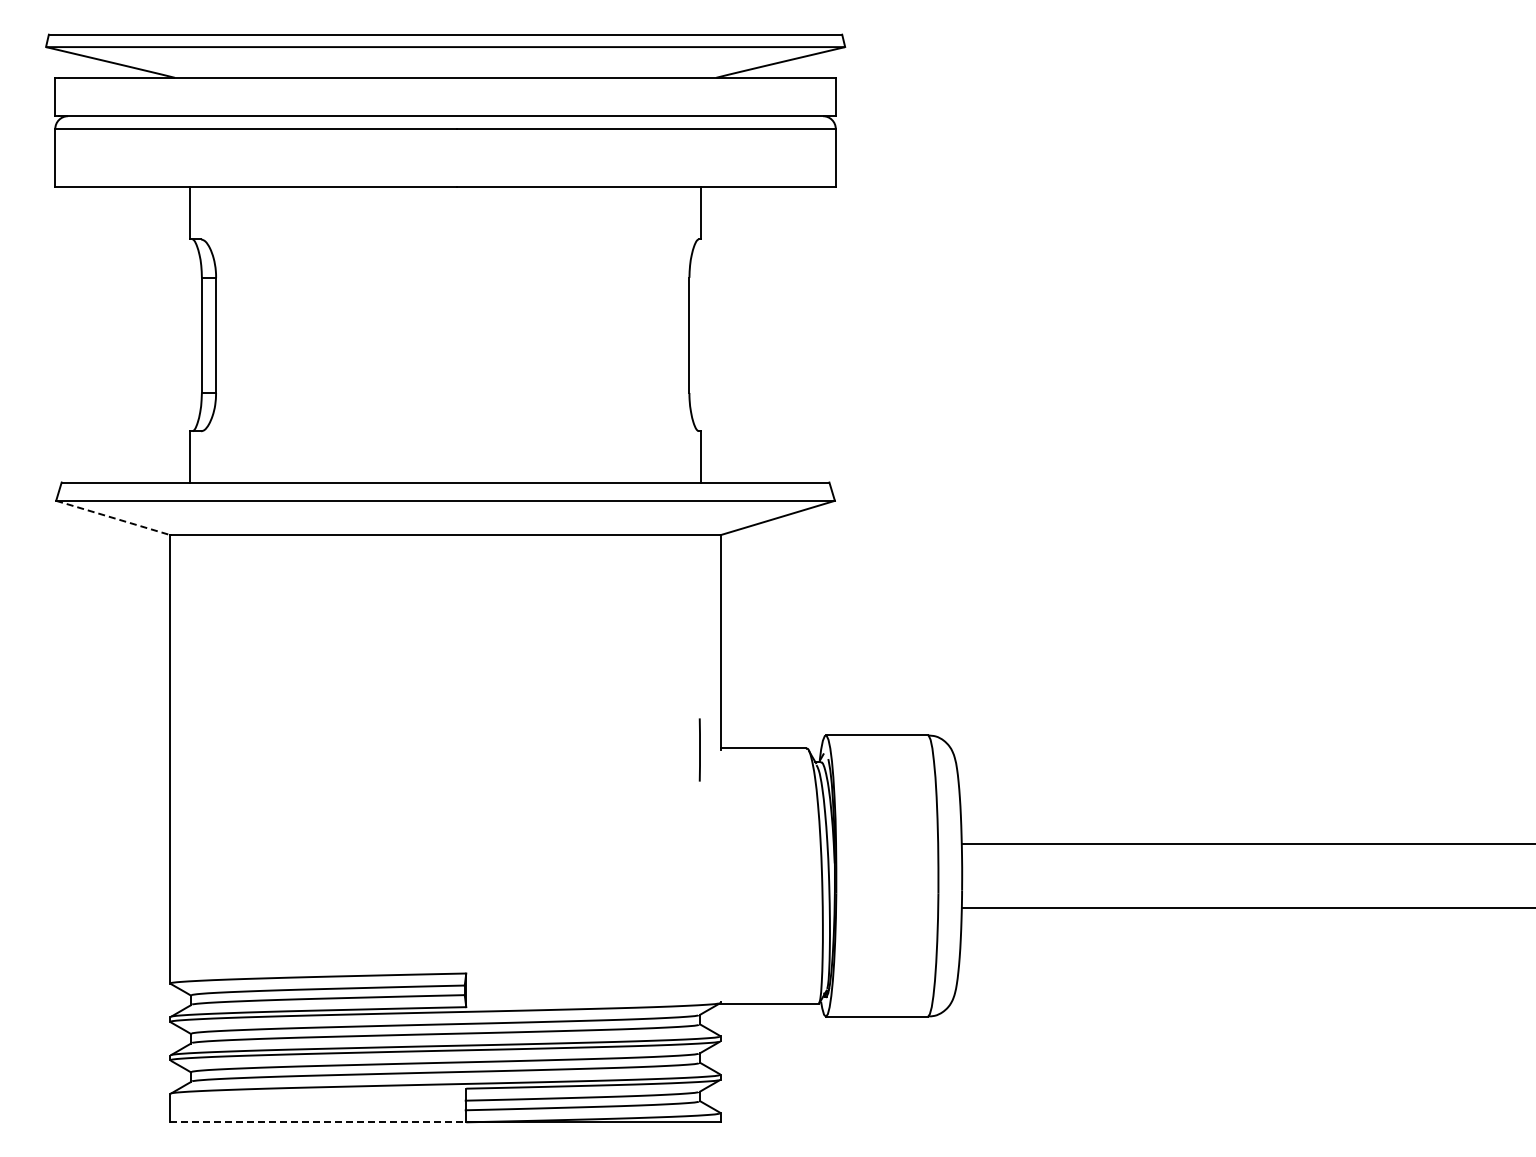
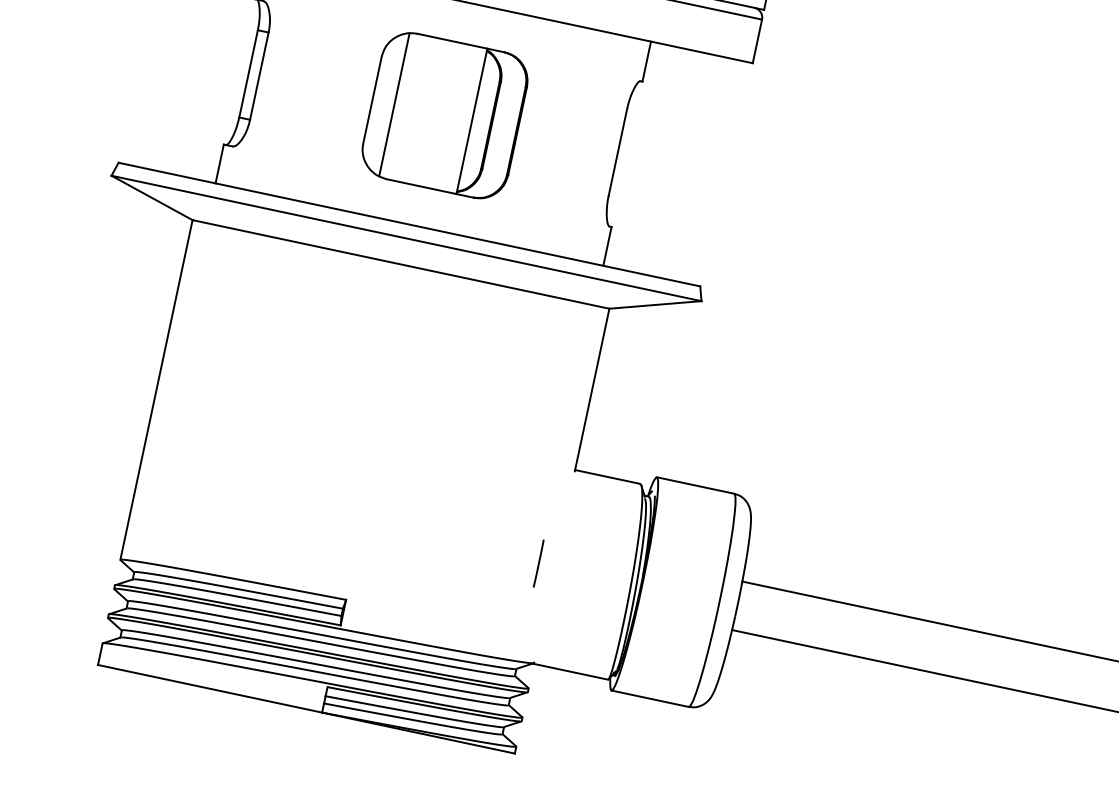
part: (460, 335) -> (444, 115), added
line: (113, 517) -> (152, 197), dashed -> solid
line: (699, 749) -> (538, 563), moved
line: (318, 1122) -> (210, 688), dashed -> solid

